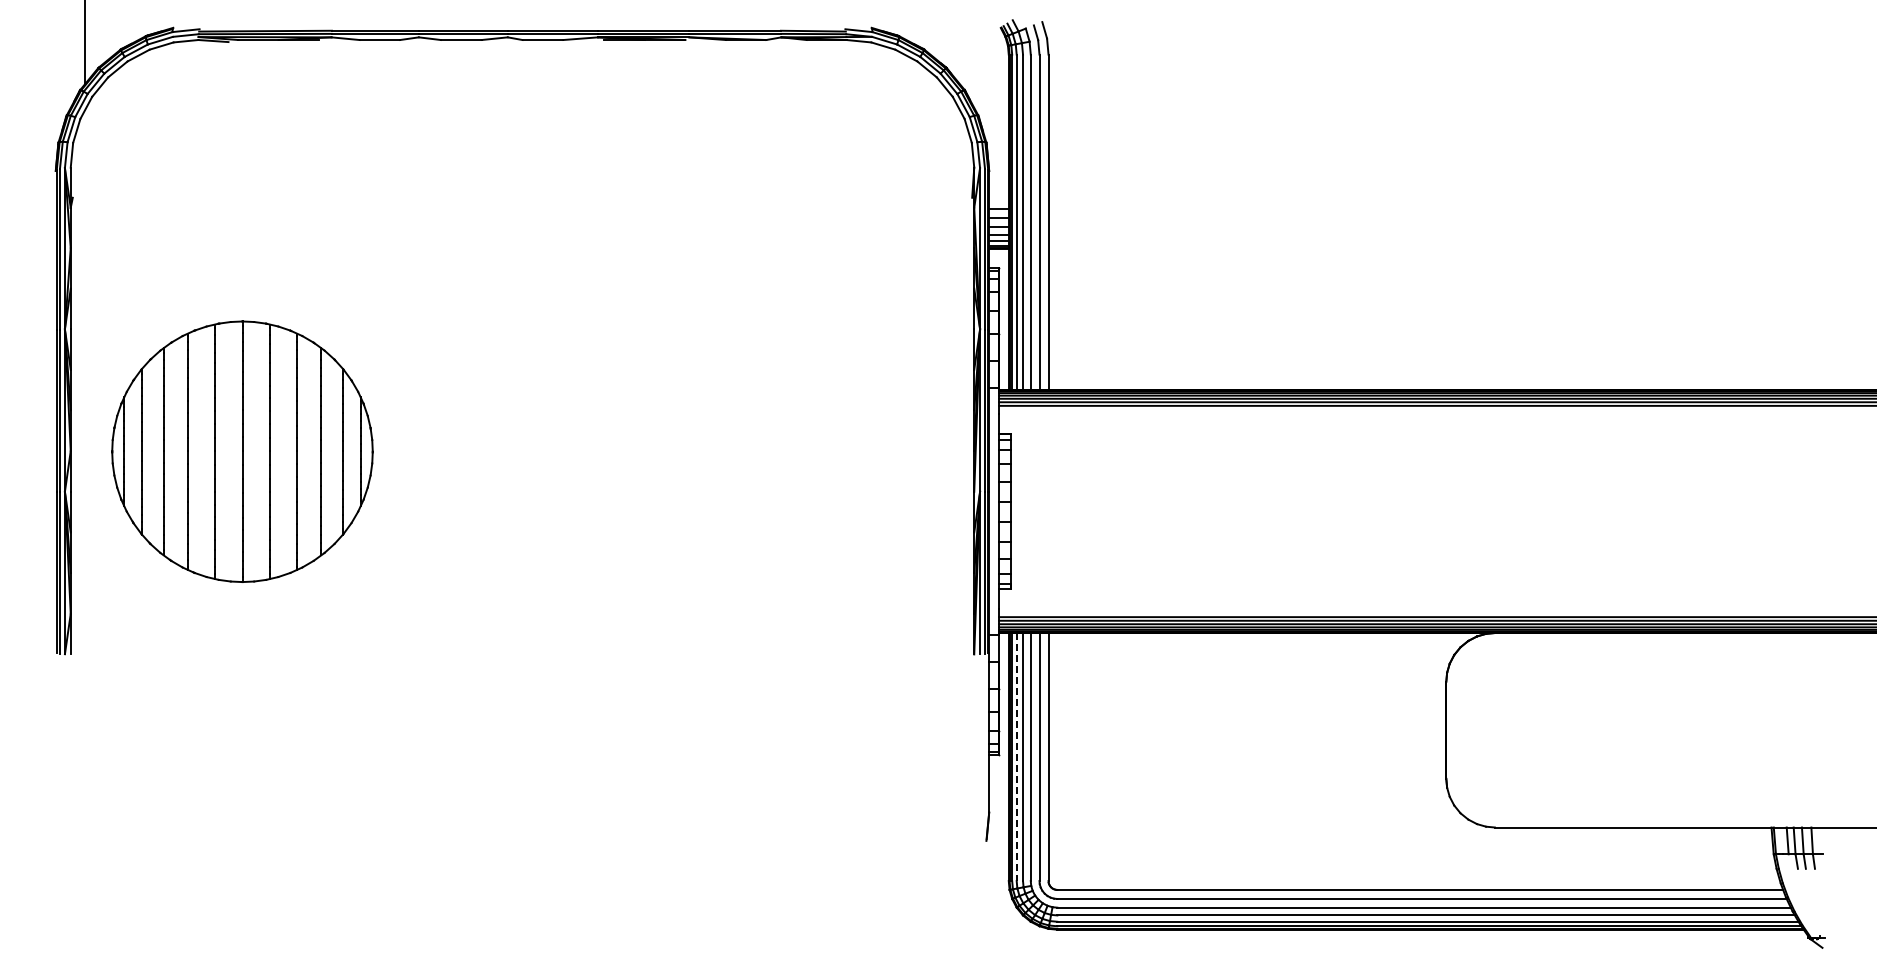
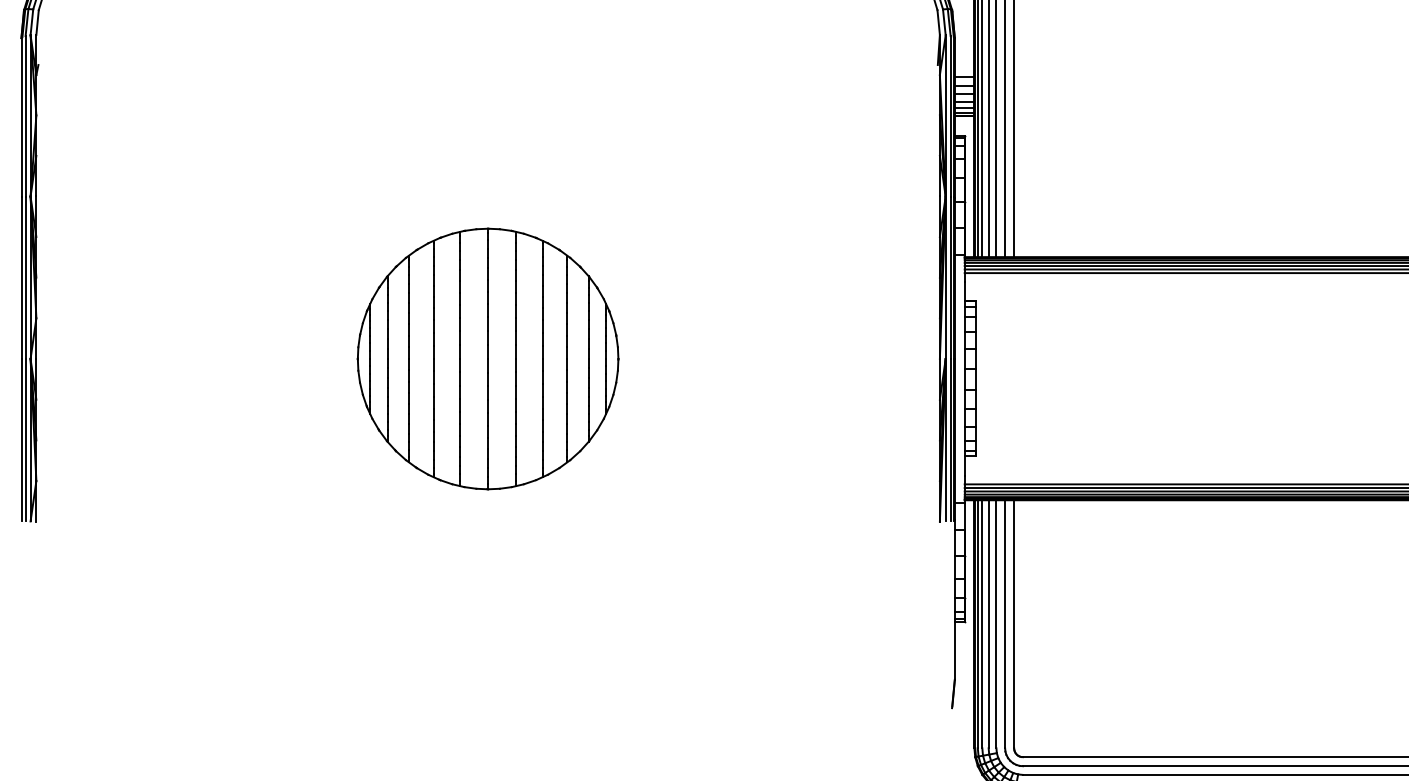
part: (242, 451) -> (488, 358), moved
line: (1016, 757) -> (982, 624), dashed -> solid

